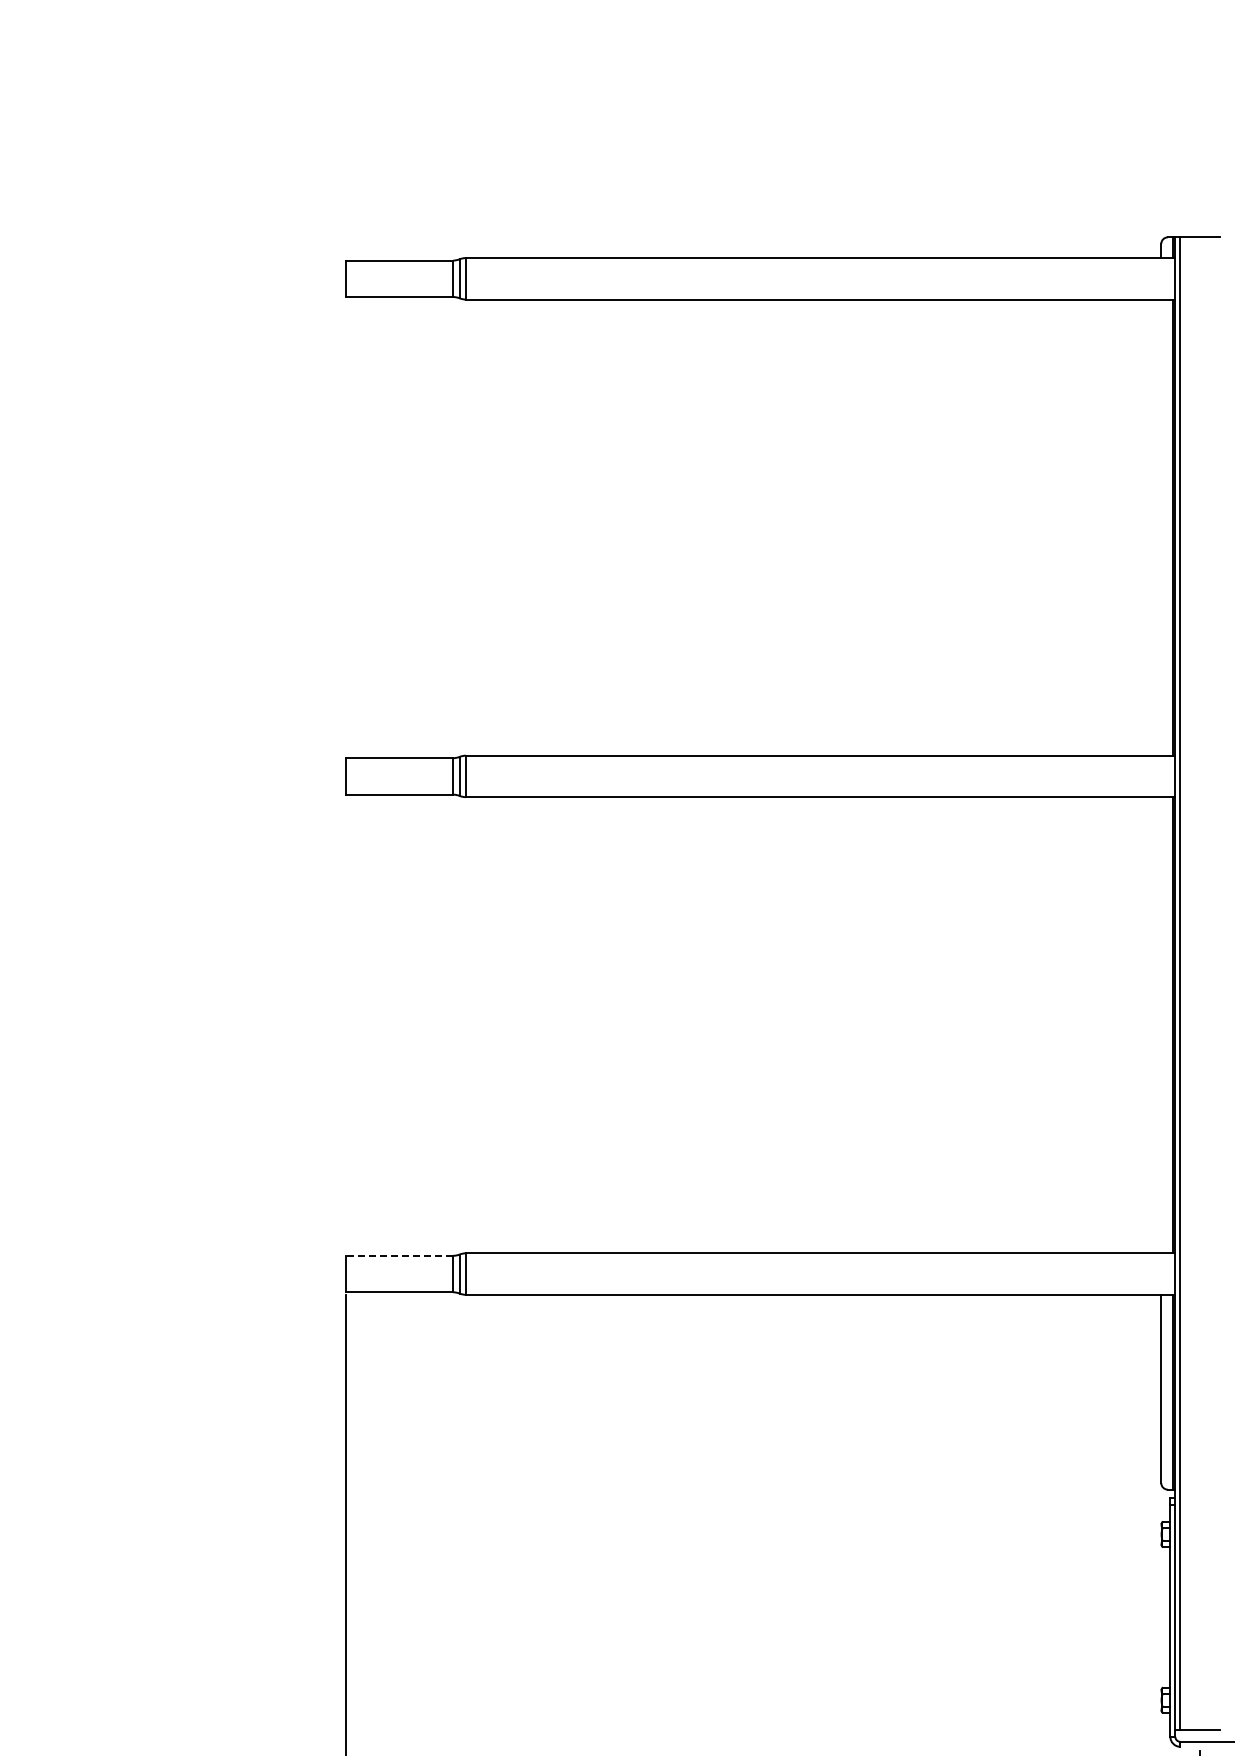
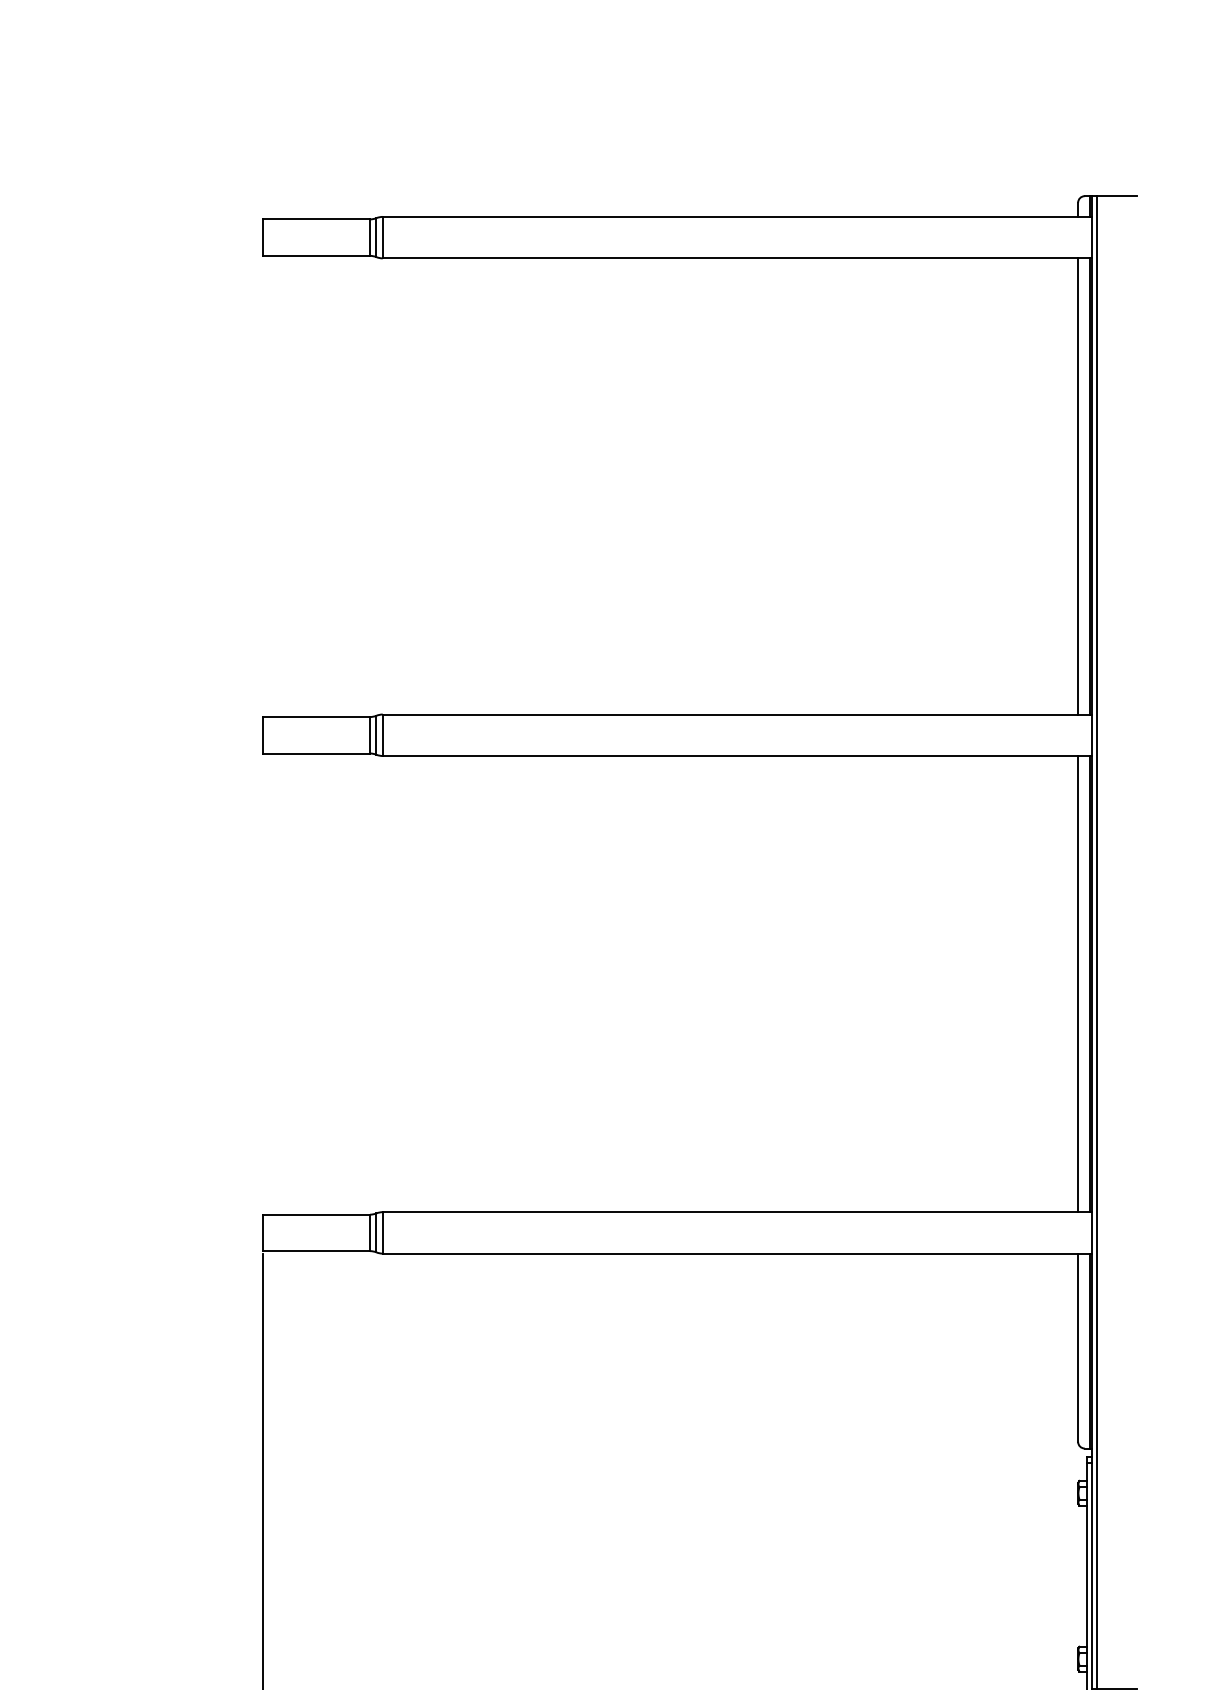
line: (1161, 527) -> (1078, 486), added
line: (1161, 1025) -> (1078, 984), added
line: (399, 1255) -> (316, 1214), dashed -> solid

